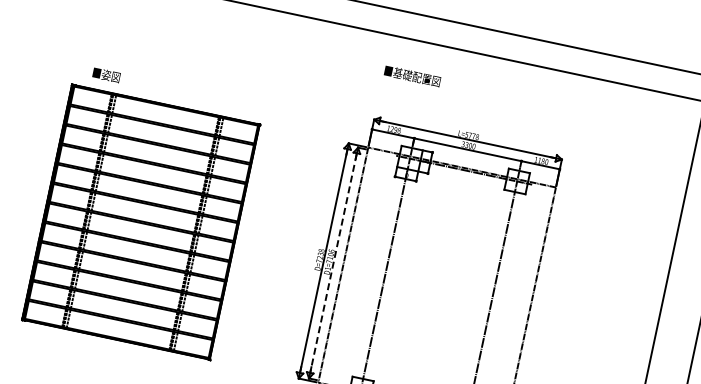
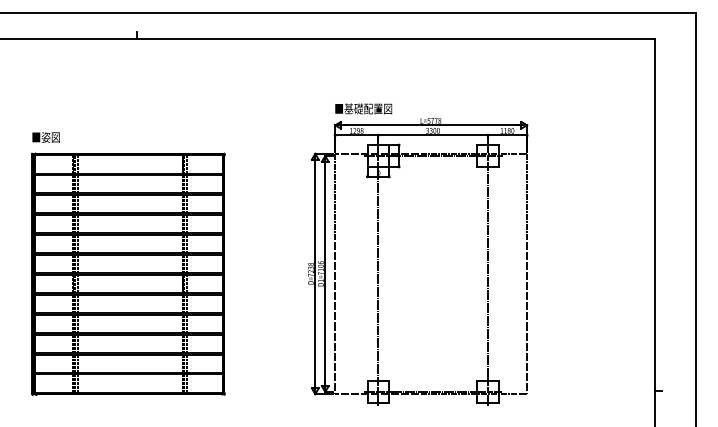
text: (105, 75) -> (45, 137), moved
text: (412, 75) -> (363, 108), moved
line: (333, 263) -> (325, 274), dashed -> solid

